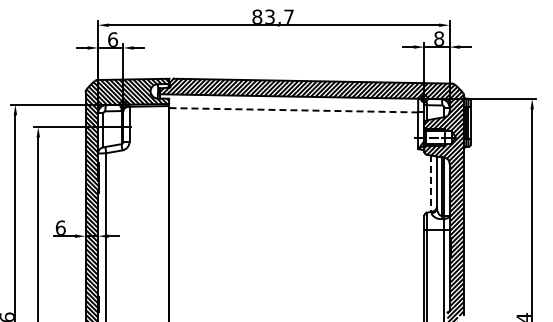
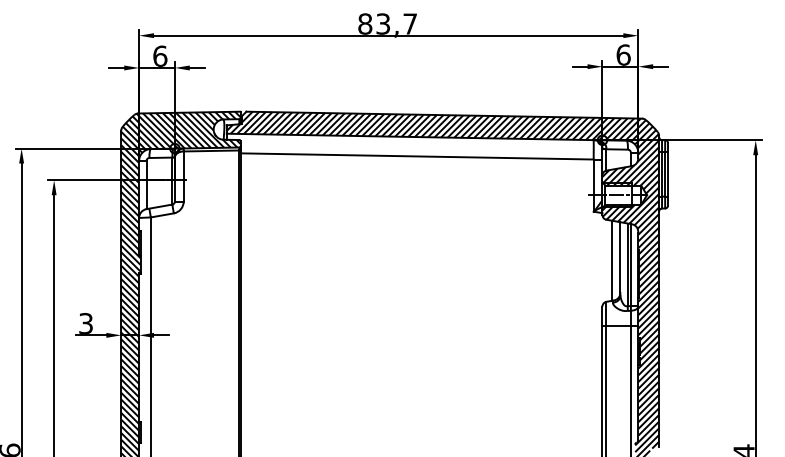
text: (439, 38) -> (624, 54), 8 -> 6
line: (294, 110) -> (418, 156), dashed -> solid
line: (430, 184) -> (611, 261), dashed -> solid
text: (60, 227) -> (85, 322), 6 -> 3

